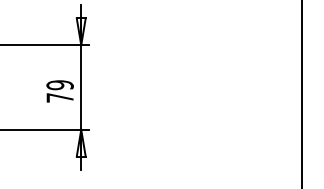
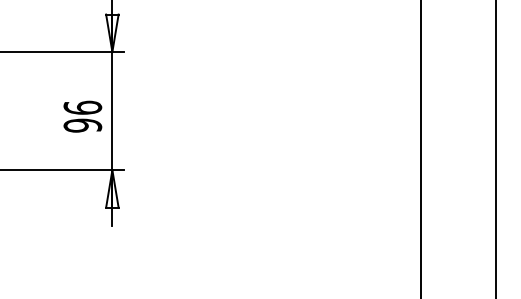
text: (59, 91) -> (82, 116), 79 -> 96

